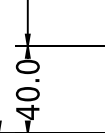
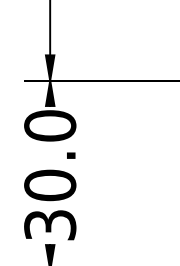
text: (27, 111) -> (49, 223), 40.0 -> 30.0

